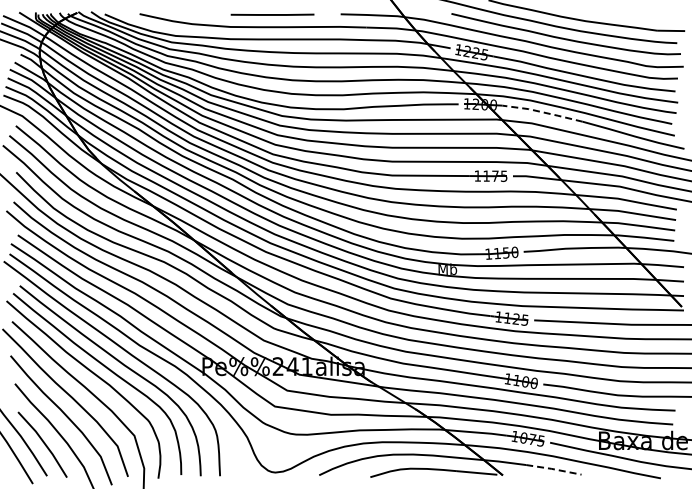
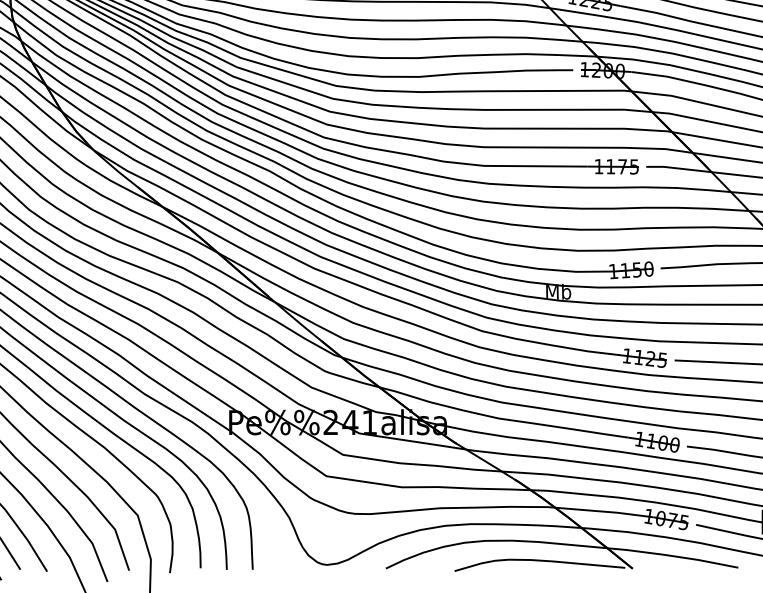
line: (542, 112) -> (685, 81), dashed -> solid
line: (553, 469) -> (700, 560), dashed -> solid

